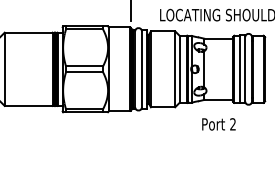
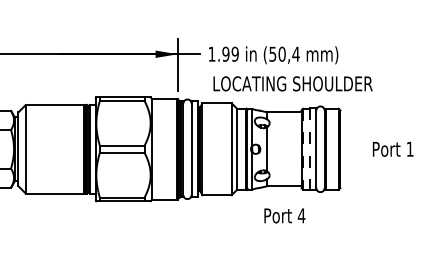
line: (234, 69) -> (303, 149), solid -> dashed
line: (240, 69) -> (310, 149), solid -> dashed
text: (232, 124) -> (301, 215), 2 -> 4

